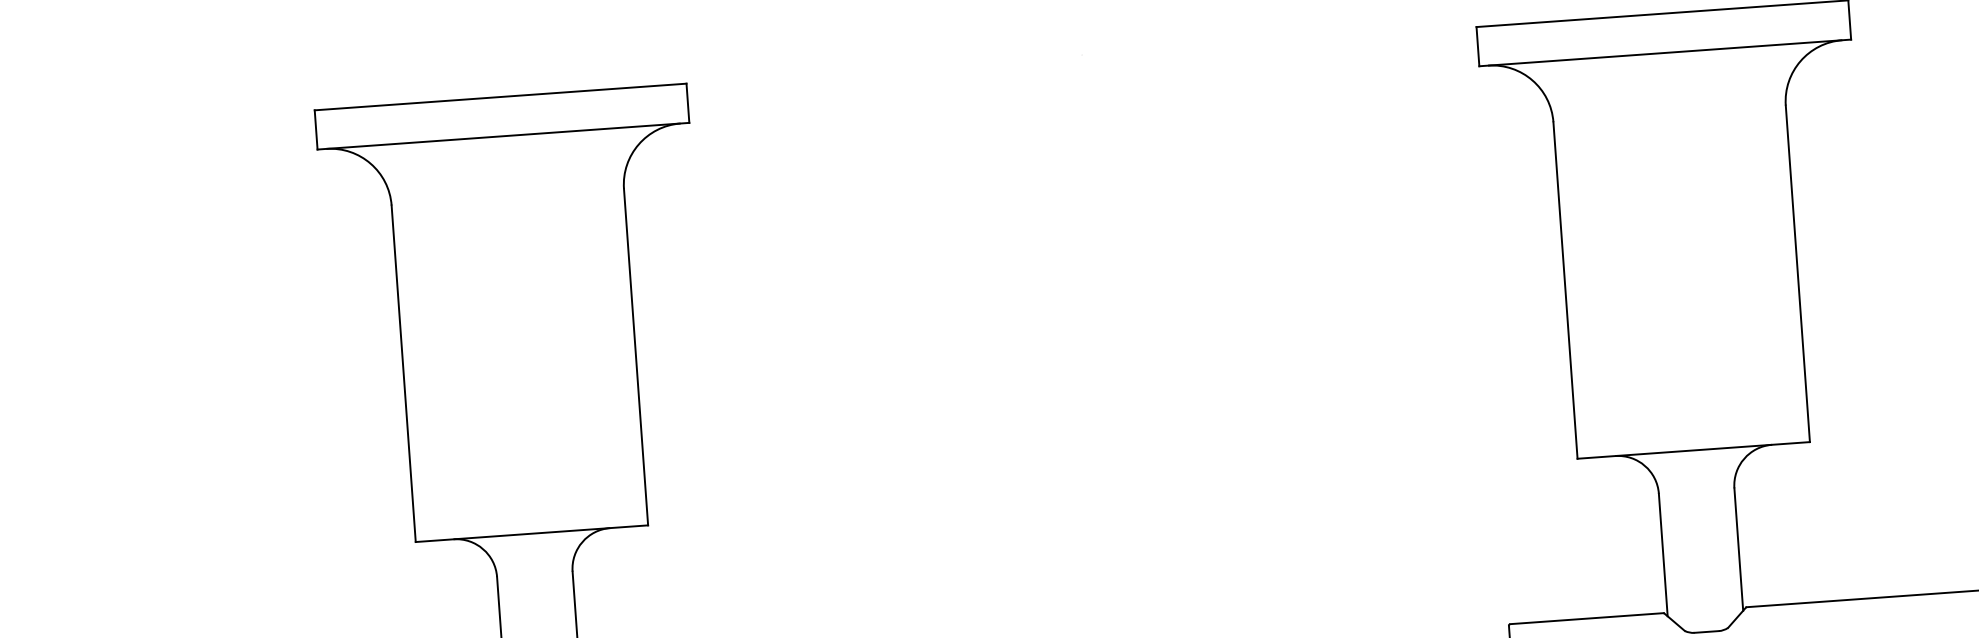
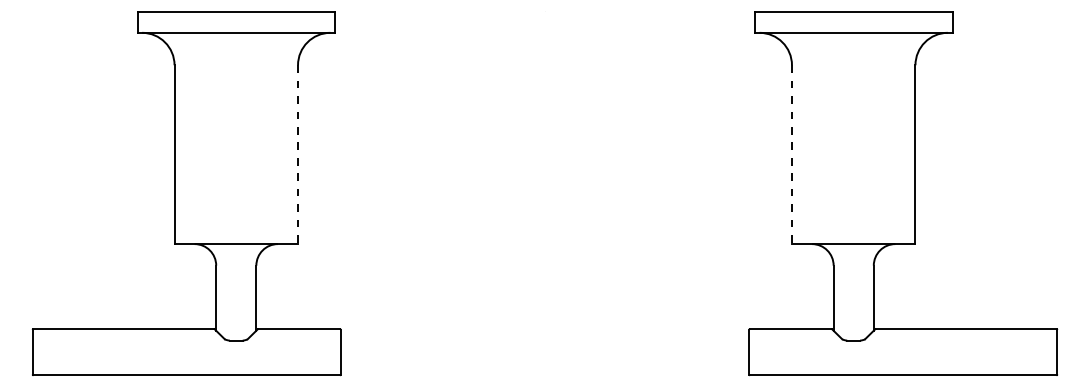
line: (1564, 292) -> (791, 155), solid -> dashed
line: (637, 358) -> (298, 155), solid -> dashed

